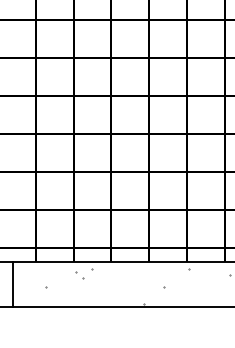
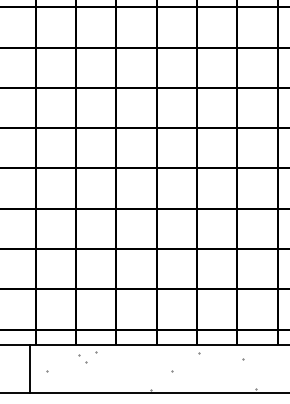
line: (12, 285) -> (29, 369), moved

